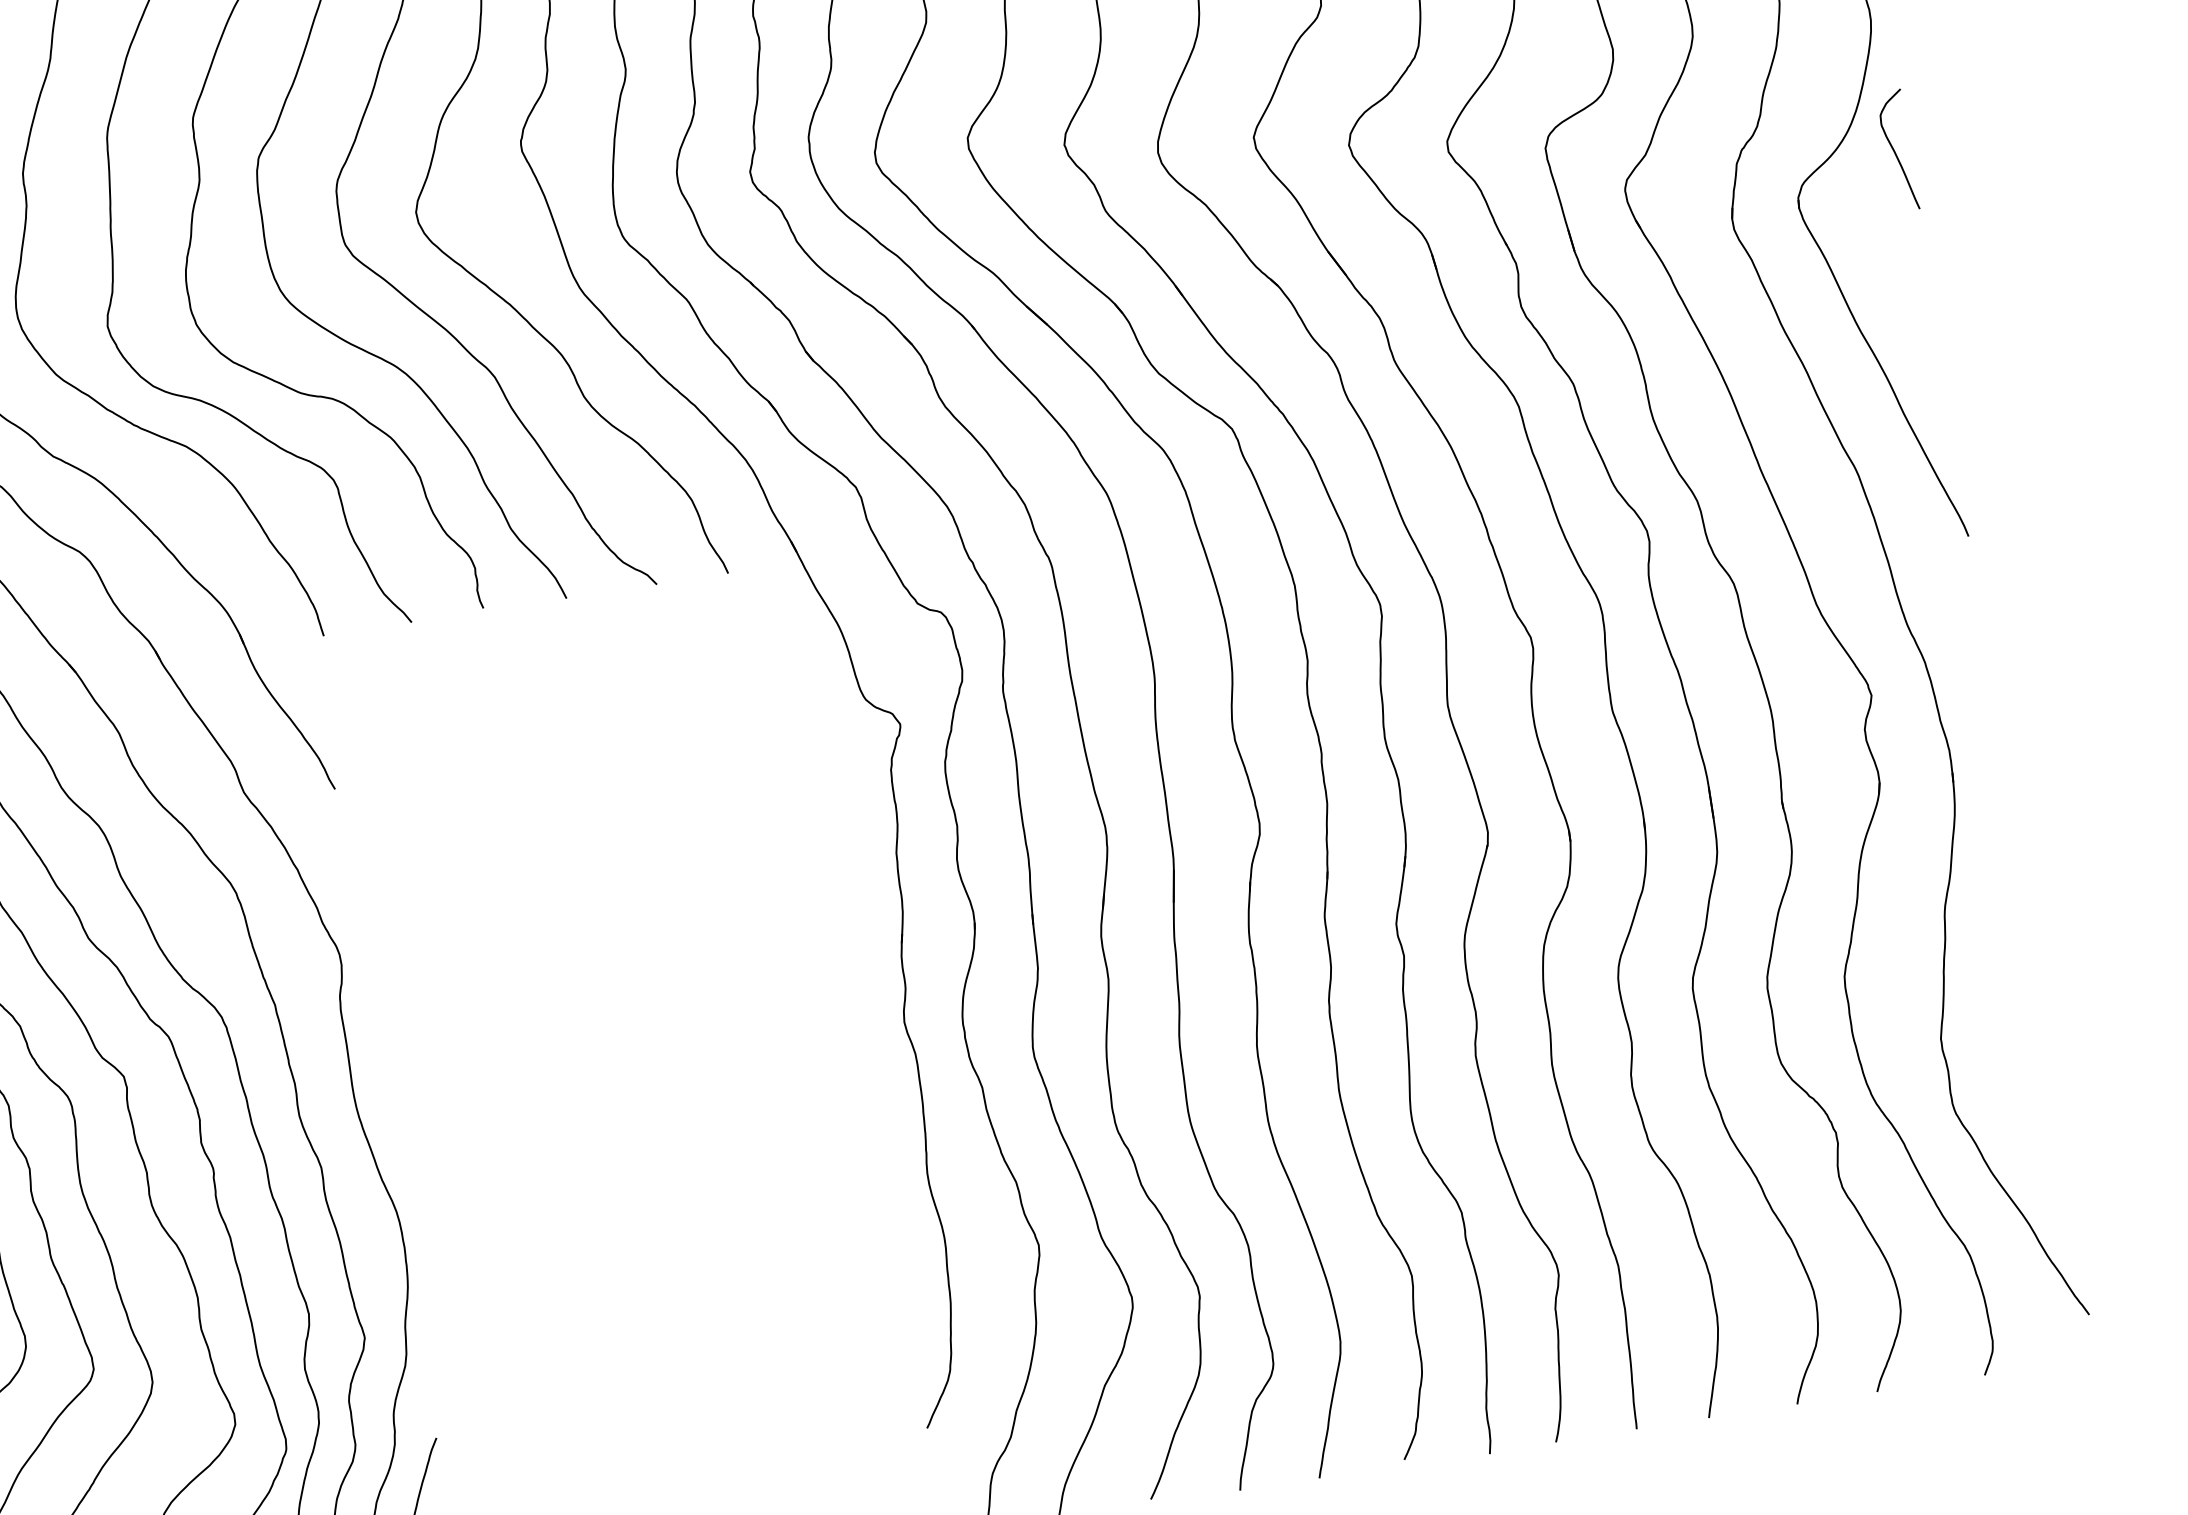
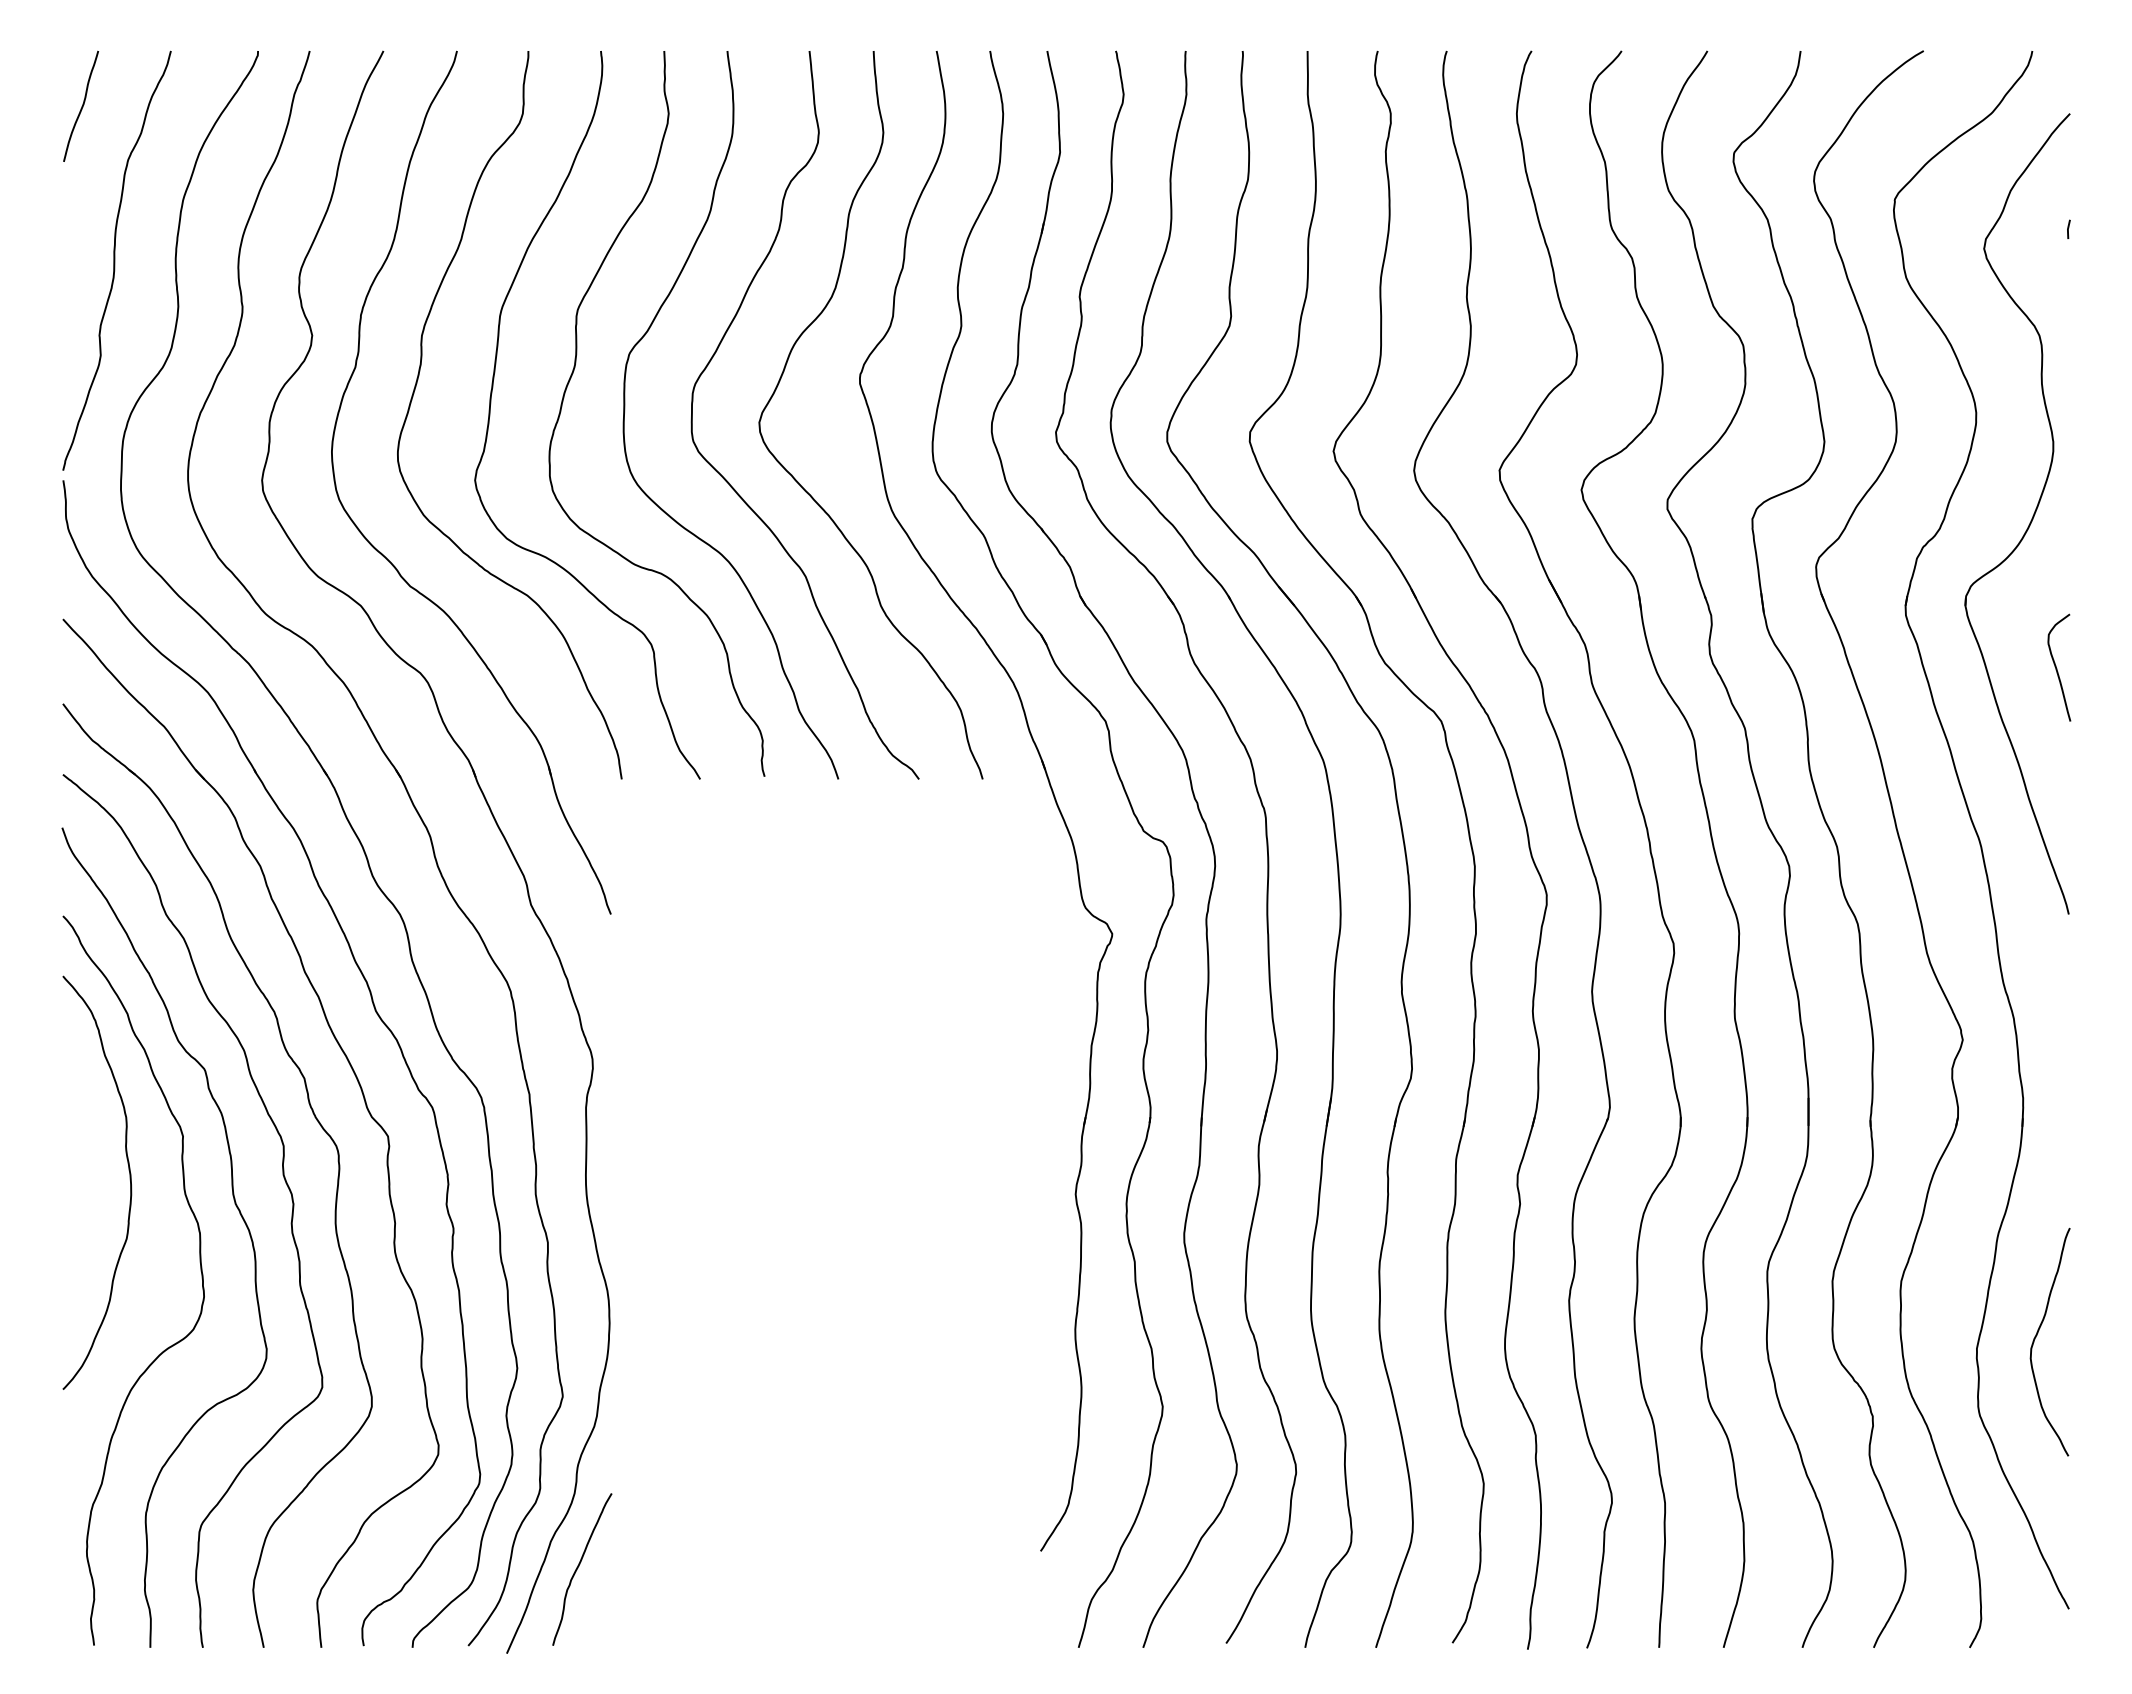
curve: (1896, 151) -> (2057, 668), moved
curve: (2006, 1013) -> (2037, 1335), added

